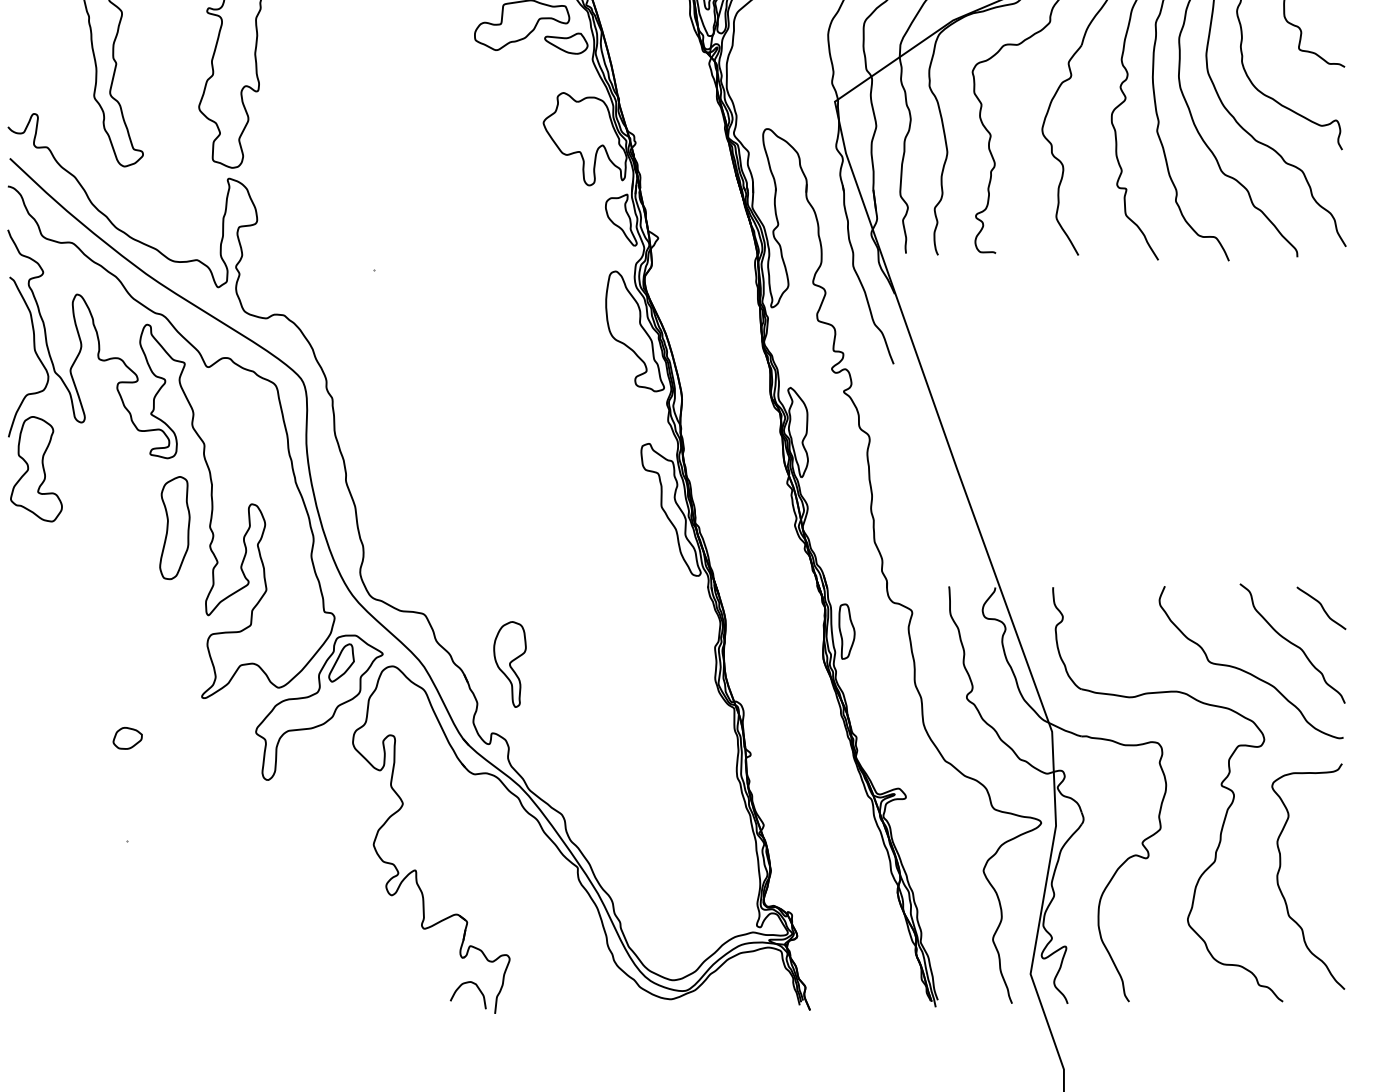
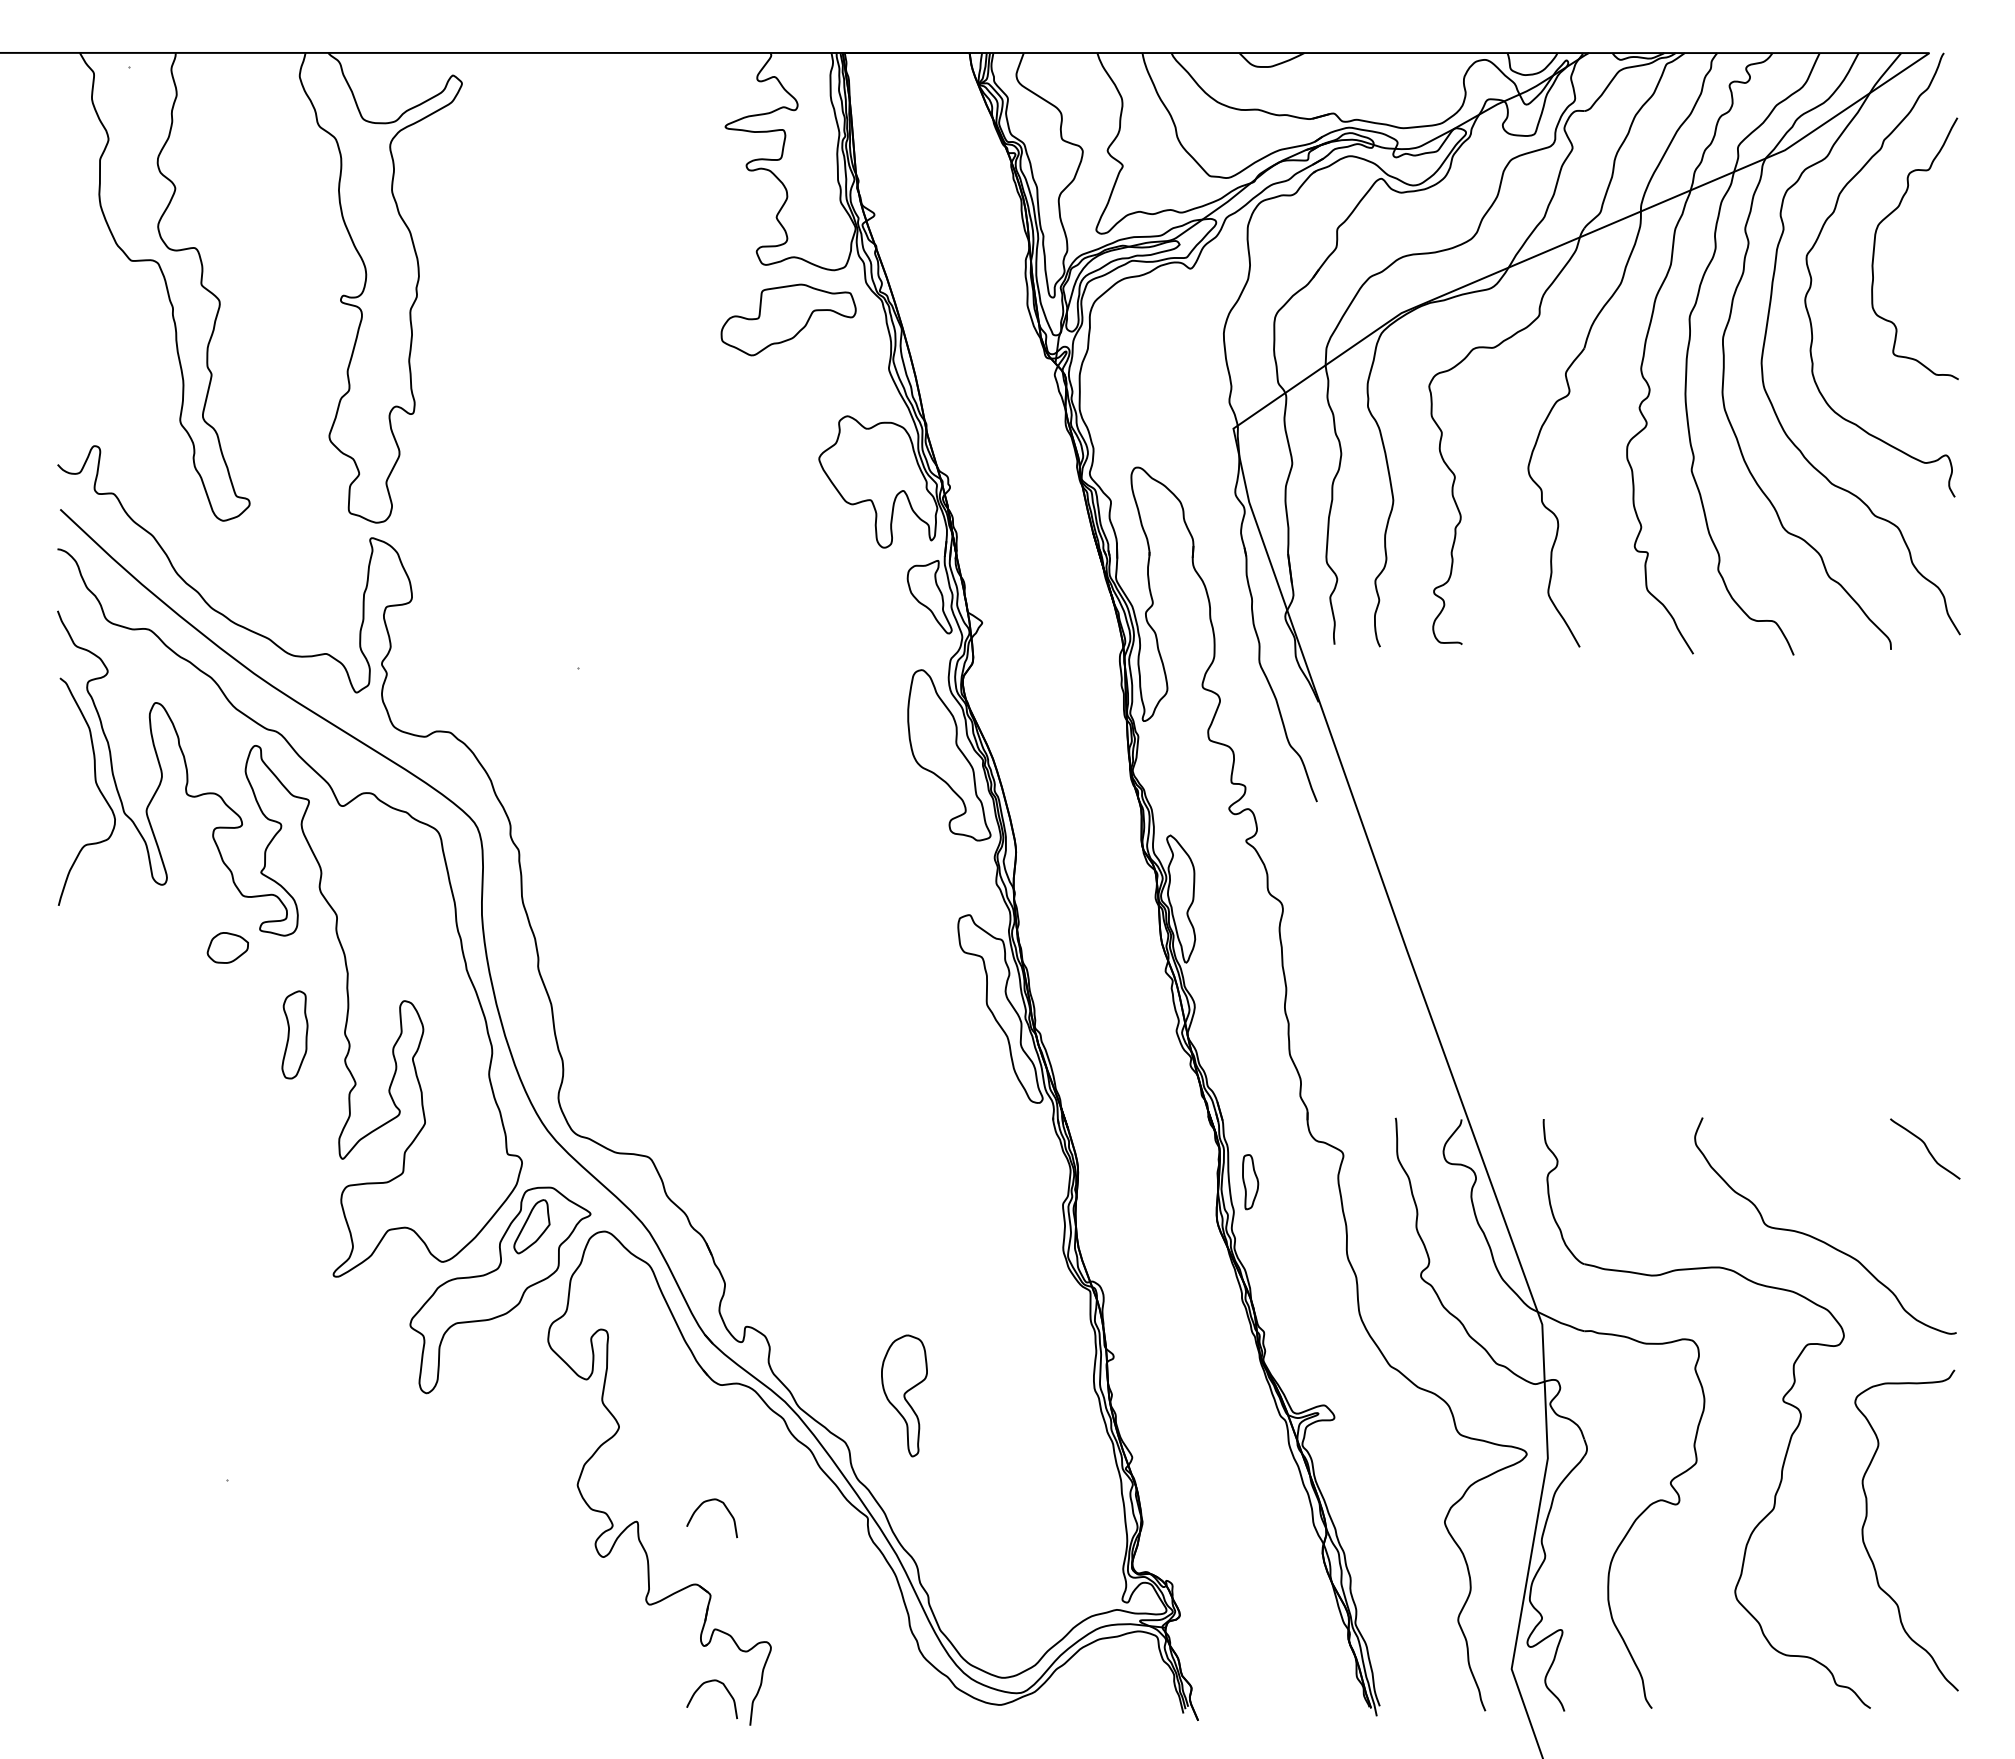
part: (566, 43) -> (851, 346), removed
part: (36, 469) -> (98, 951), removed
part: (174, 527) -> (294, 1034), size x0.6
part: (846, 631) -> (1250, 1181), size x0.7
curve: (1292, 643) -> (1884, 1199), removed
part: (510, 664) -> (904, 1395), moved
part: (127, 738) -> (227, 947), moved
curve: (458, 861) -> (698, 1509), added

